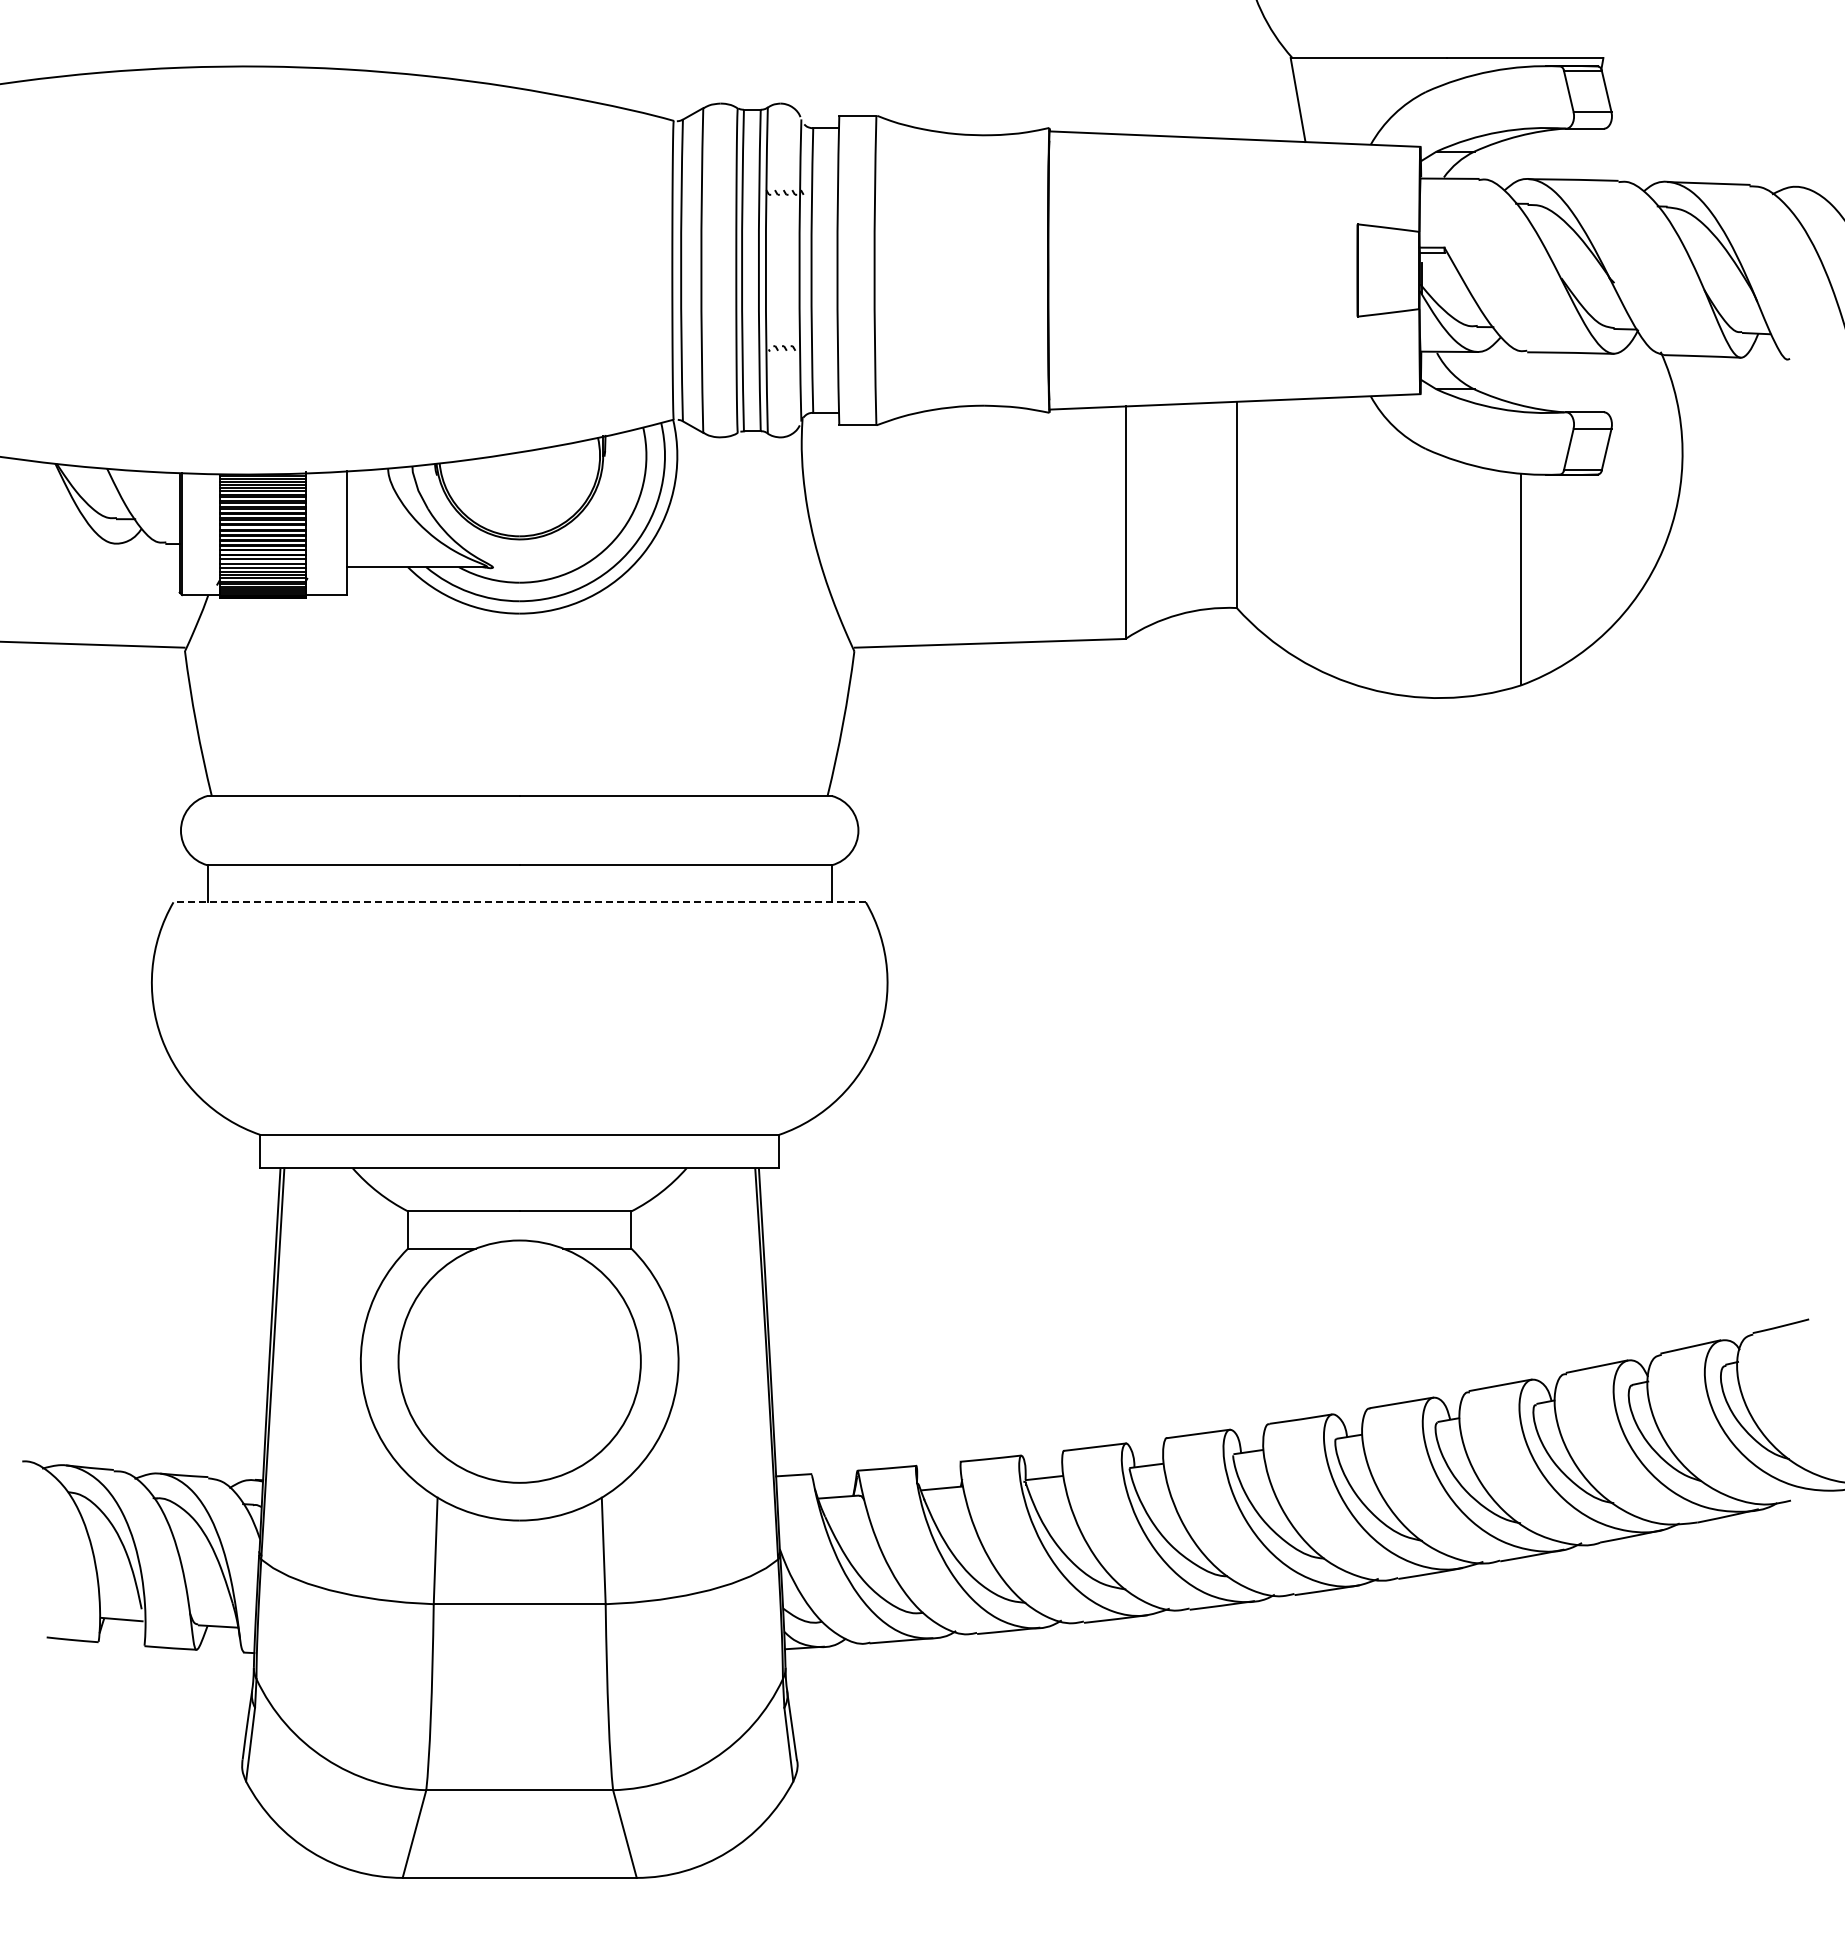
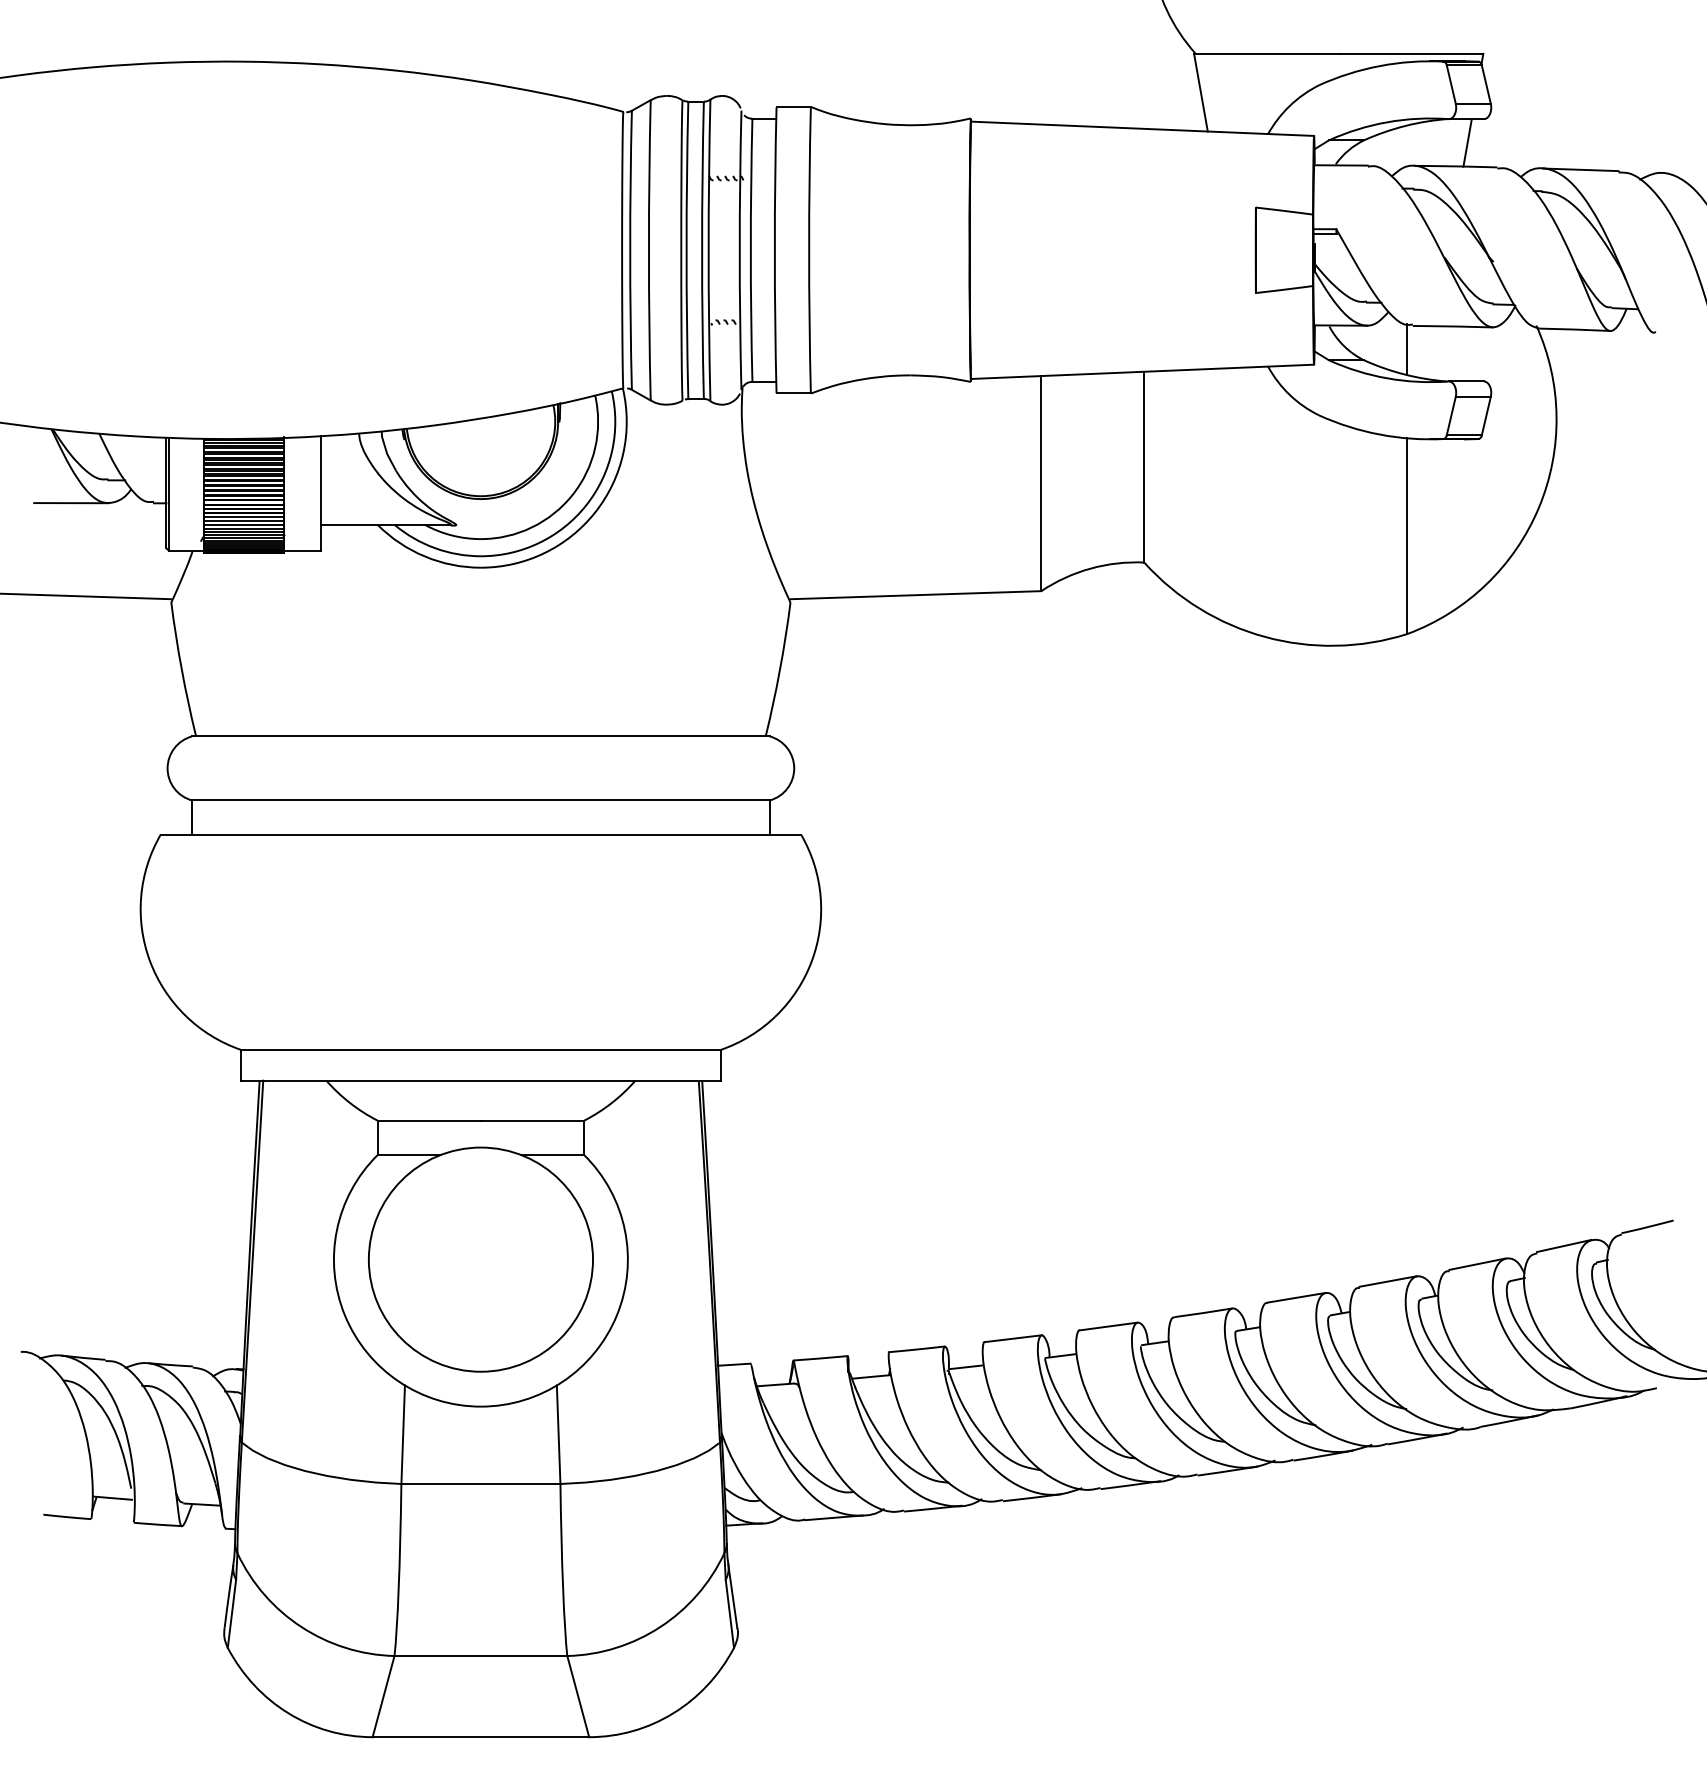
line: (1585, 154) -> (1466, 143), added
line: (1521, 377) -> (1407, 349), added
line: (76, 543) -> (70, 502), added
line: (519, 902) -> (480, 834), dashed -> solid

